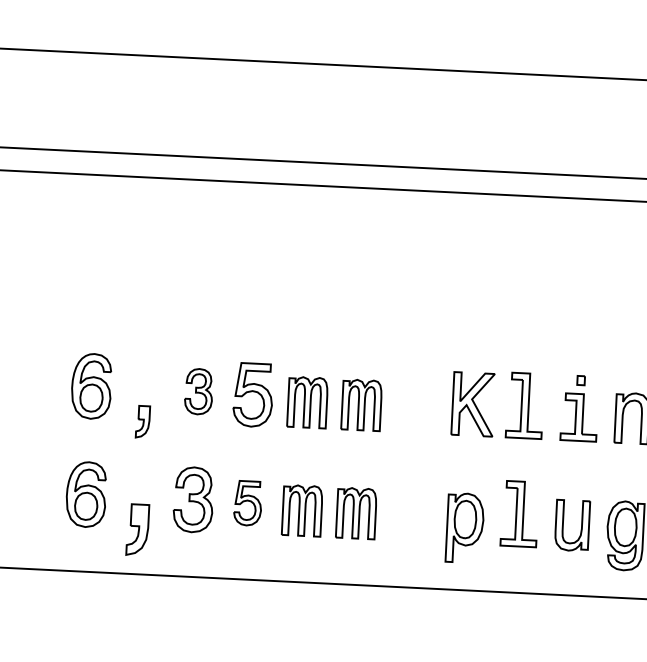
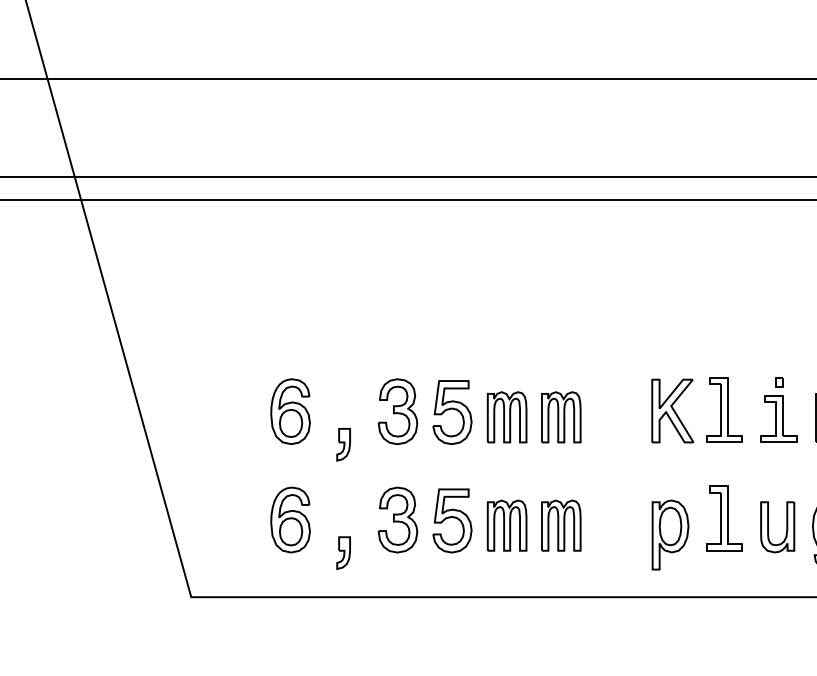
part: (198, 391) -> (397, 411), size x1.43
part: (247, 502) -> (452, 520), size x1.43
part: (137, 530) -> (343, 553), size x0.62

